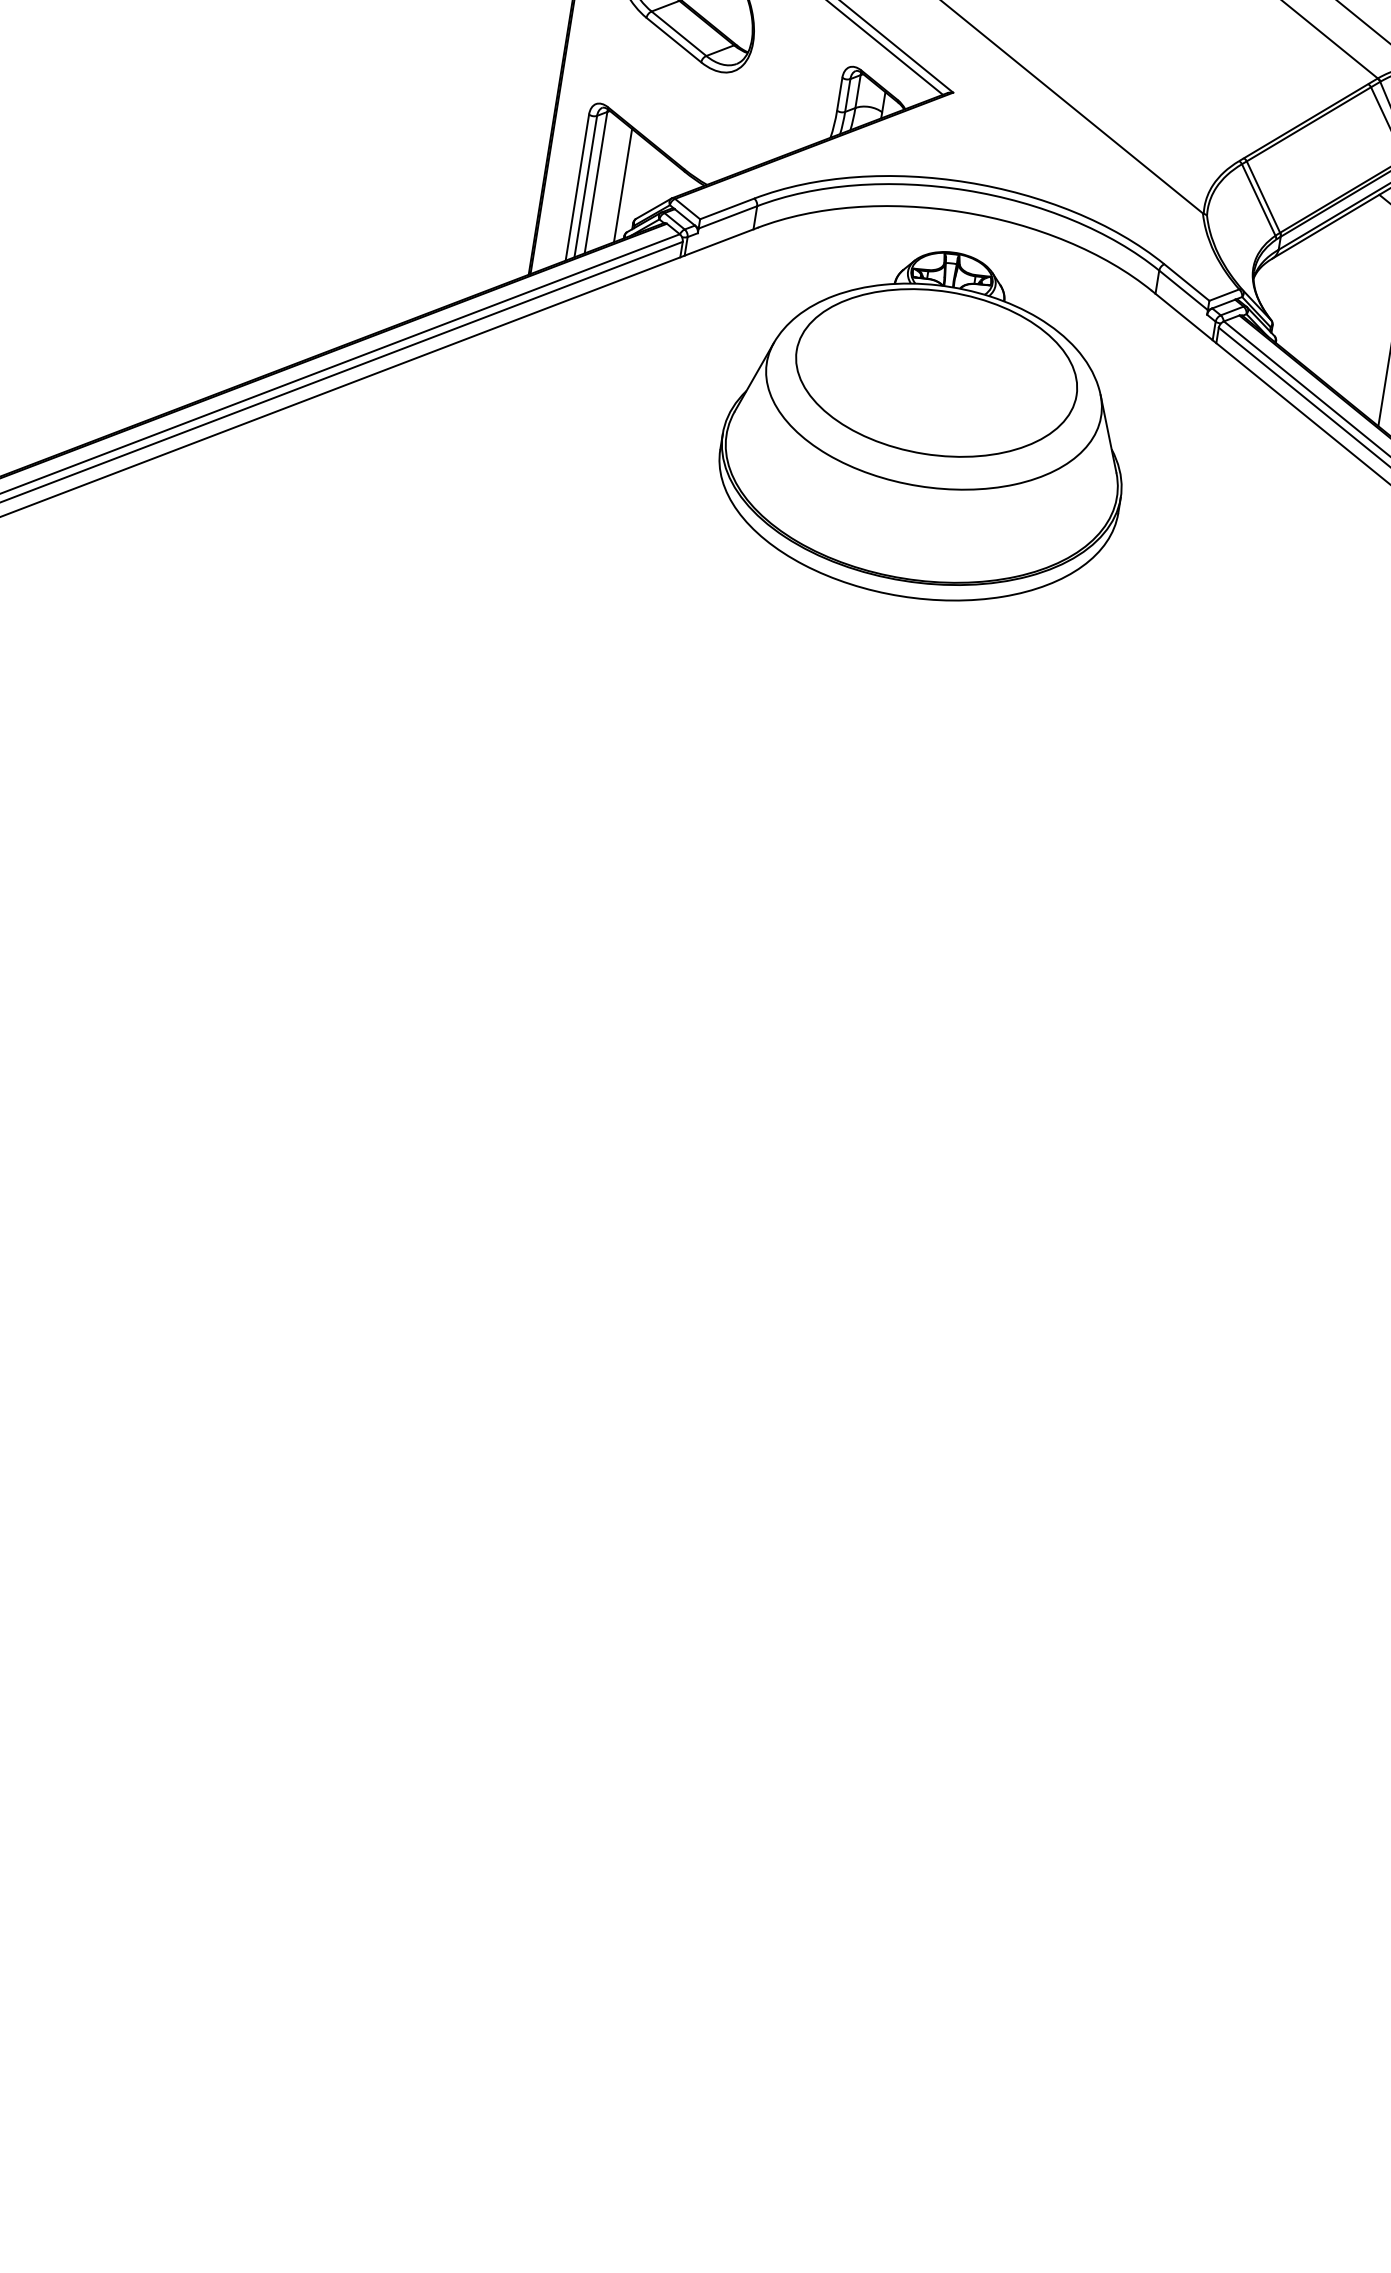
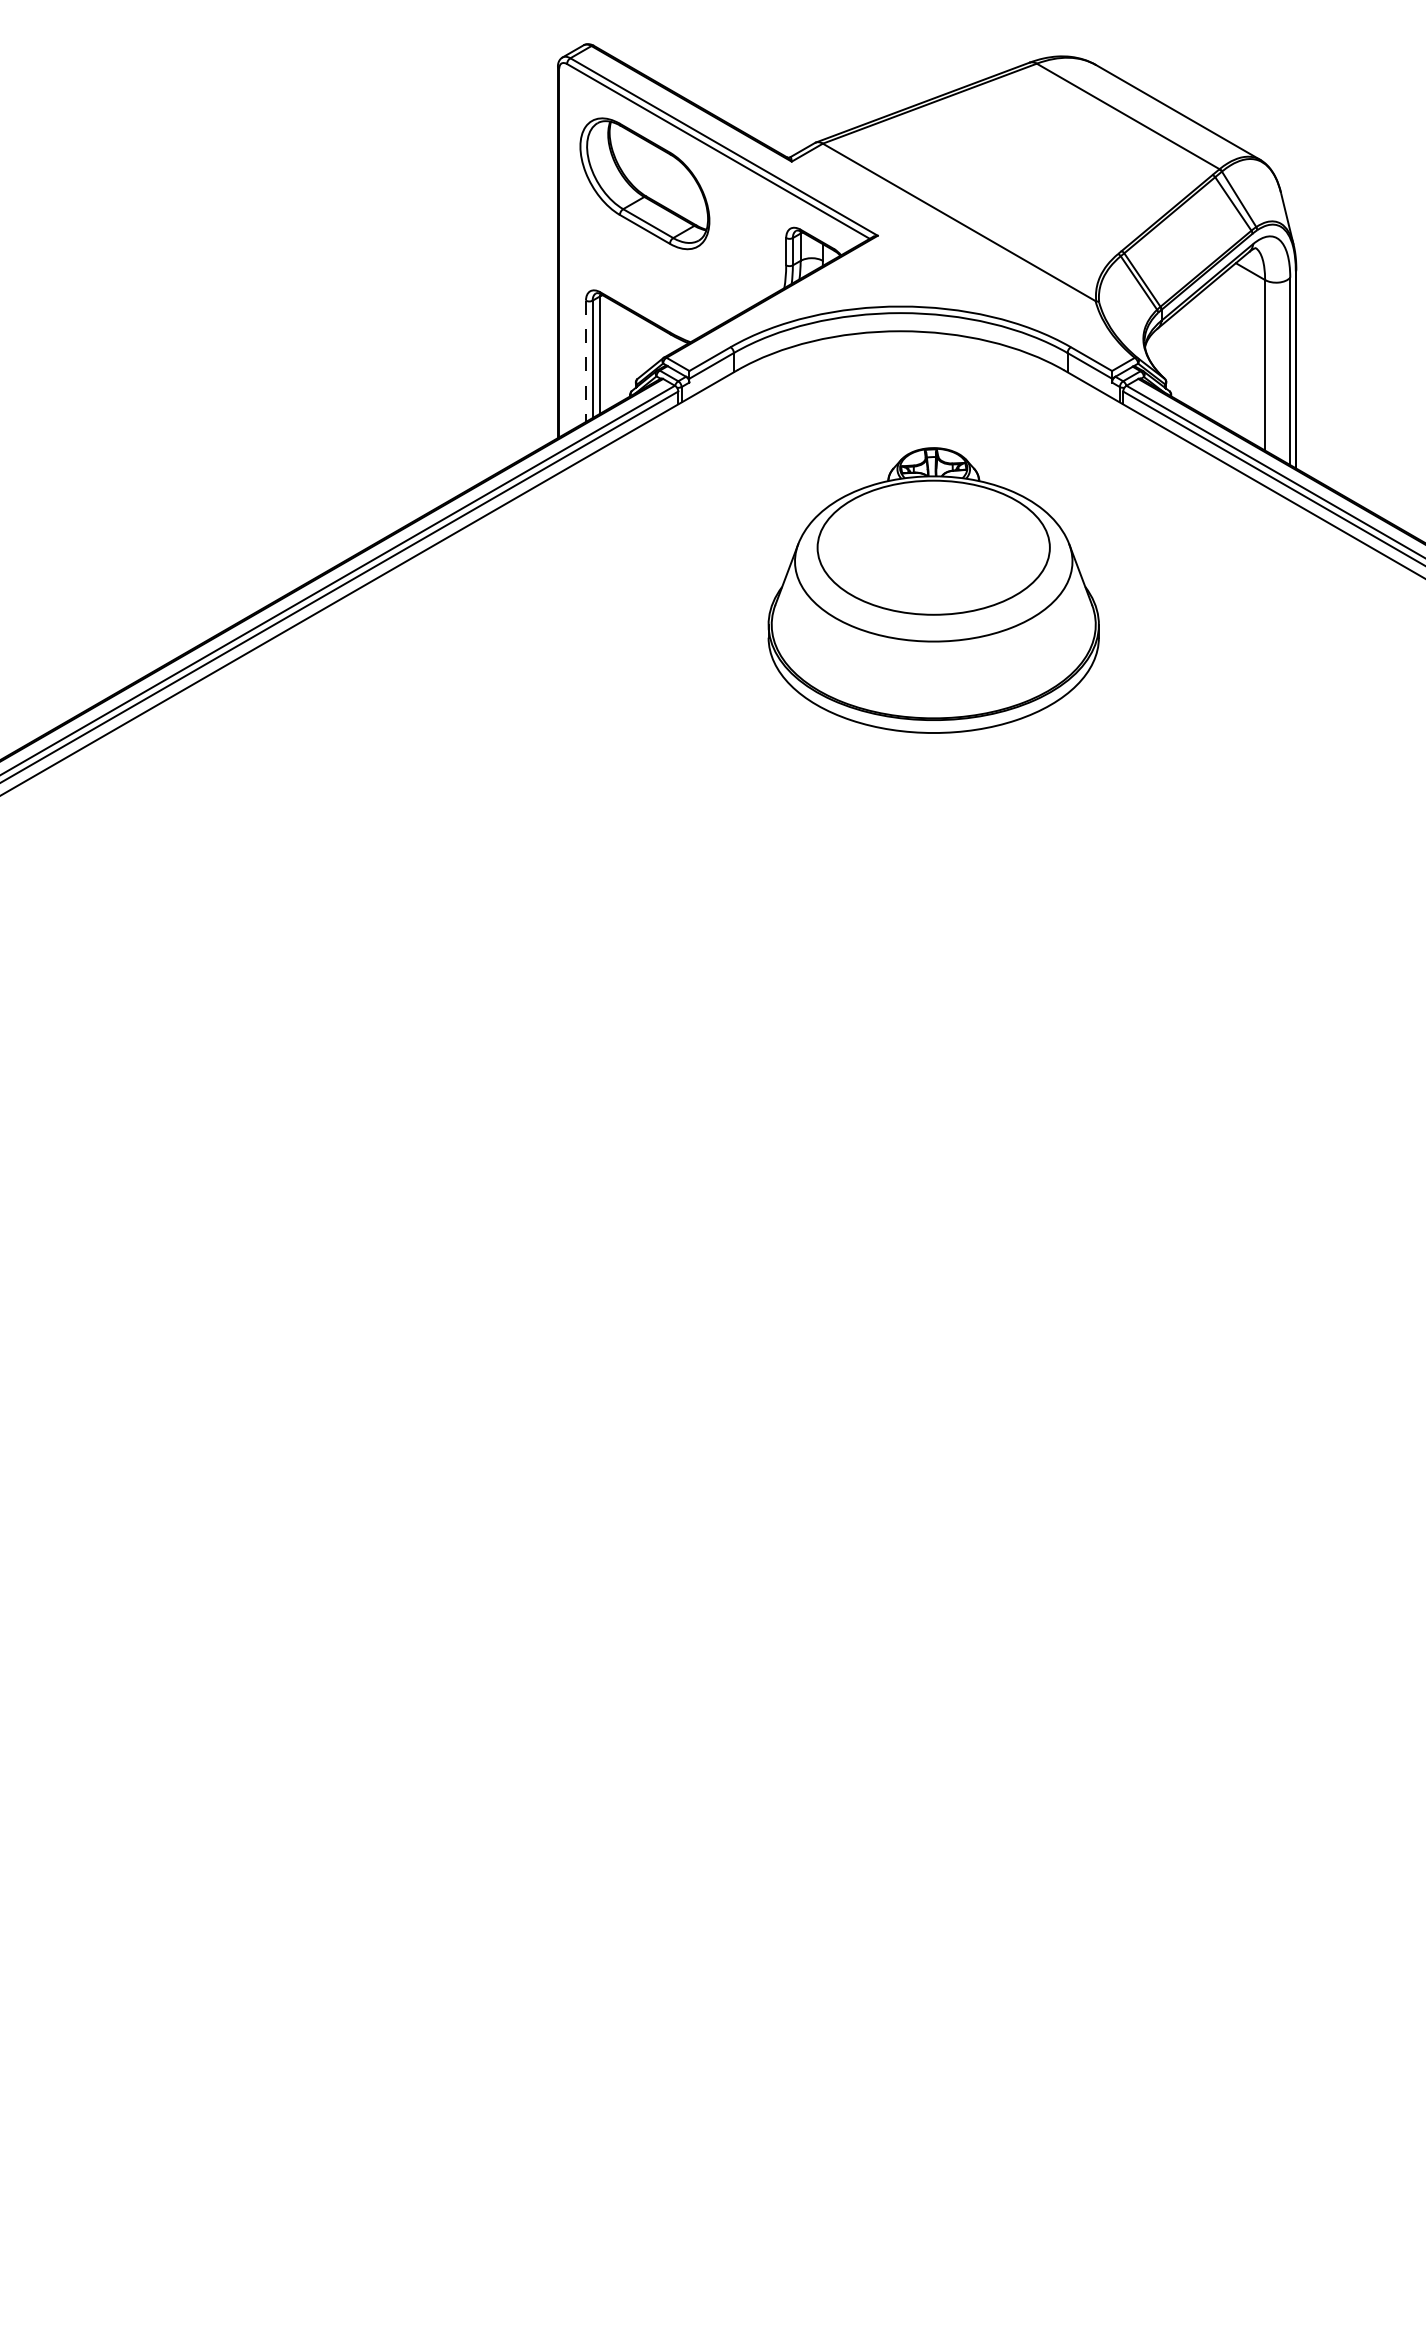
line: (622, 185) -> (622, 353), removed
line: (576, 187) -> (585, 361), solid -> dashed
part: (928, 424) -> (933, 590), moved

